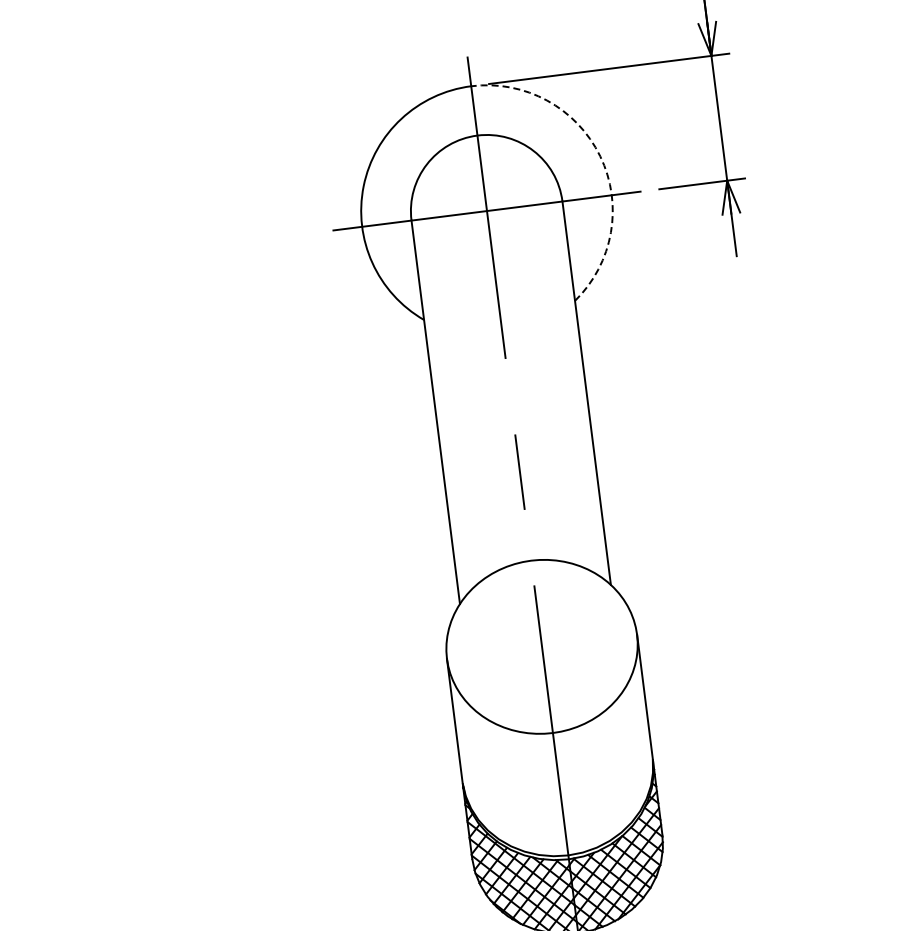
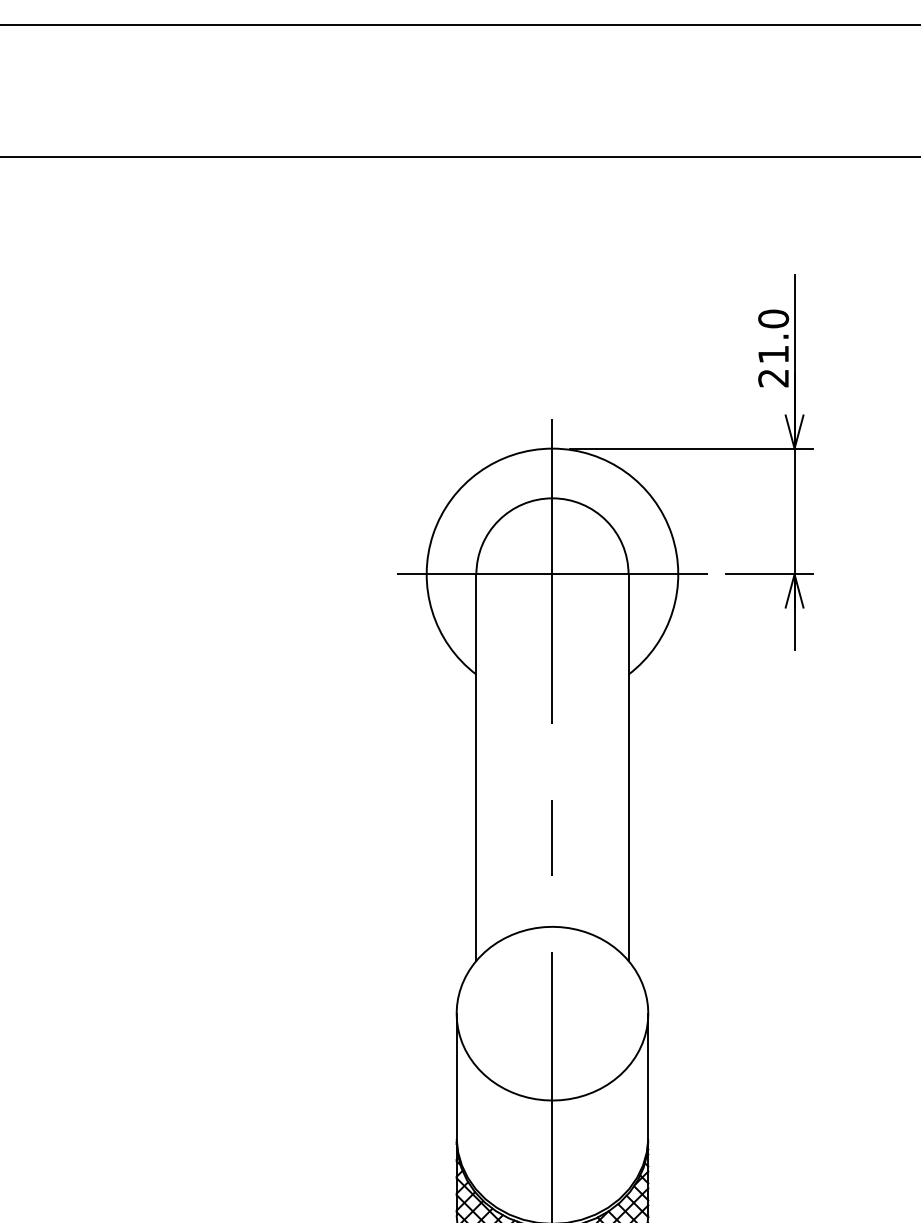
arc: (600, 156) -> (671, 534), dashed -> solid

